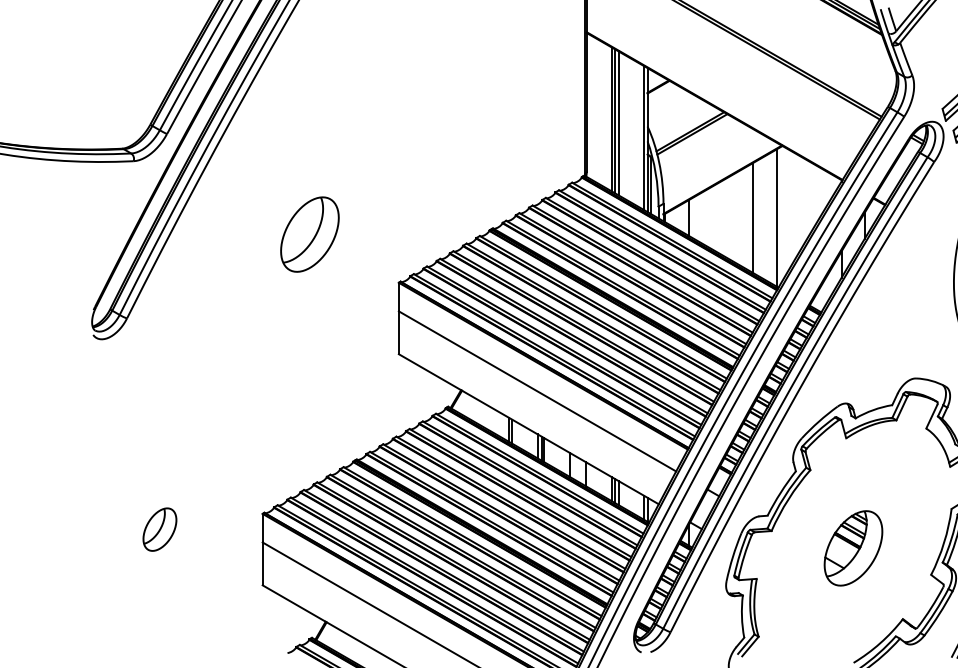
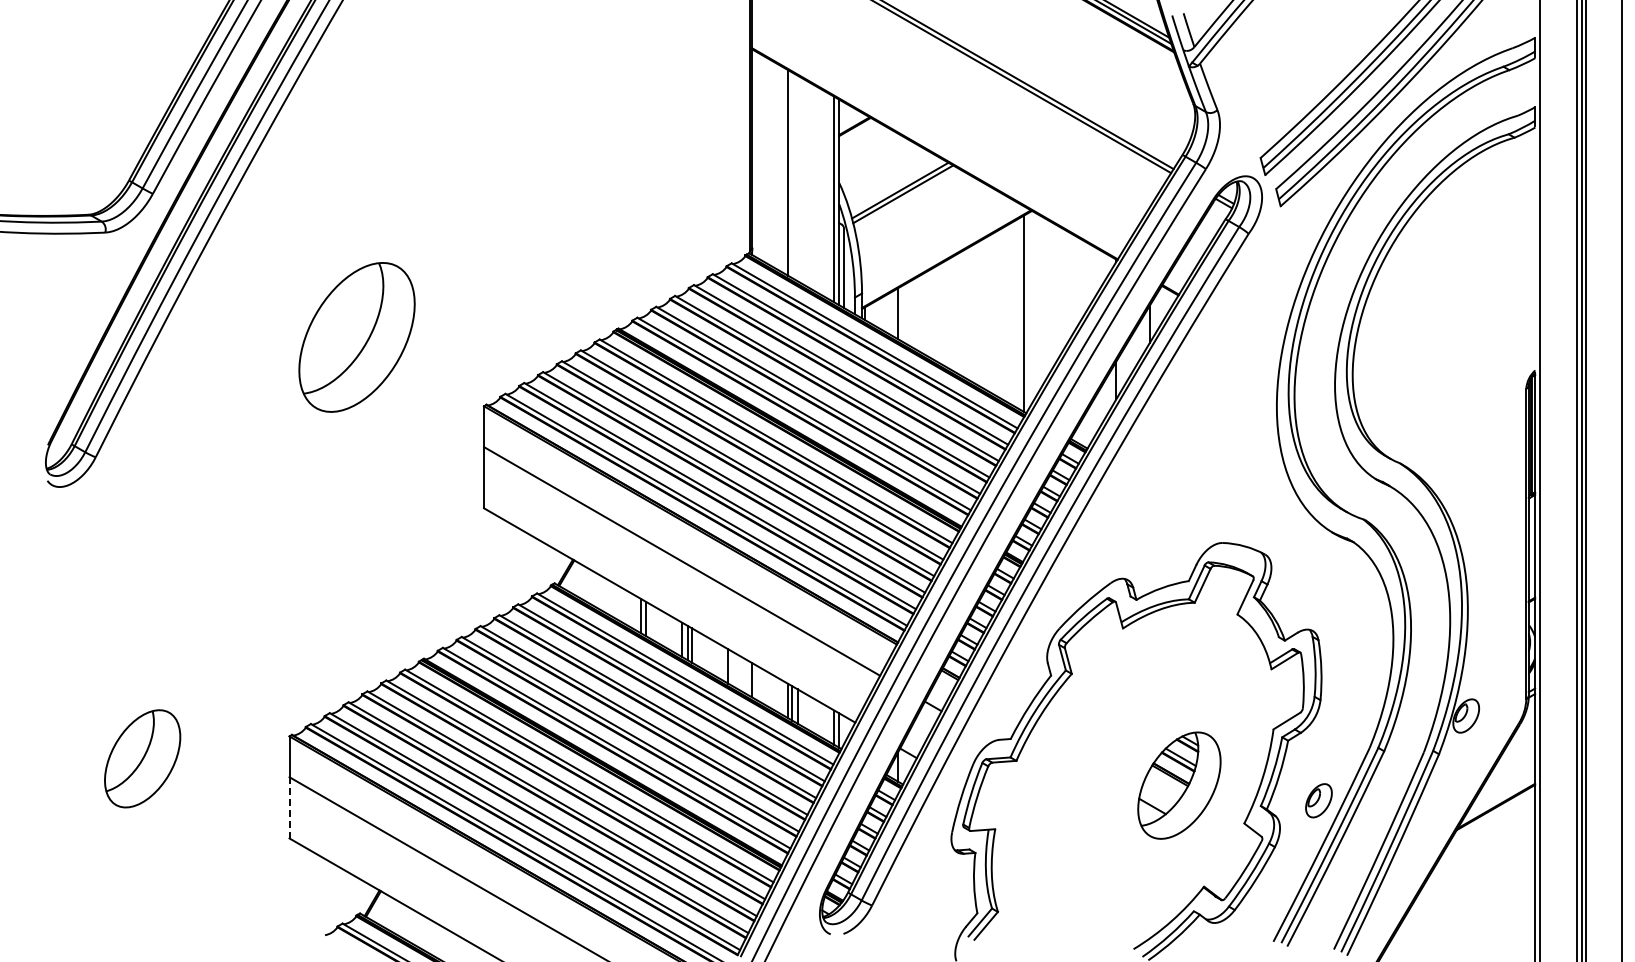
line: (614, 121) -> (792, 175), removed
line: (618, 123) -> (797, 178), removed
line: (753, 217) -> (990, 313), removed
part: (309, 234) -> (356, 337), size x1.4
part: (159, 529) -> (142, 758), size x1.6
part: (853, 548) -> (1179, 785), moved
line: (262, 563) -> (289, 807), solid -> dashed

